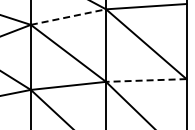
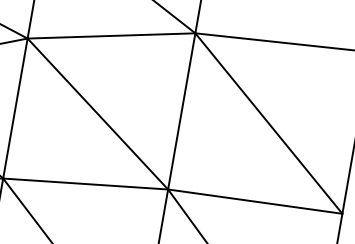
line: (68, 17) -> (111, 36), dashed -> solid
line: (145, 80) -> (253, 201), dashed -> solid

